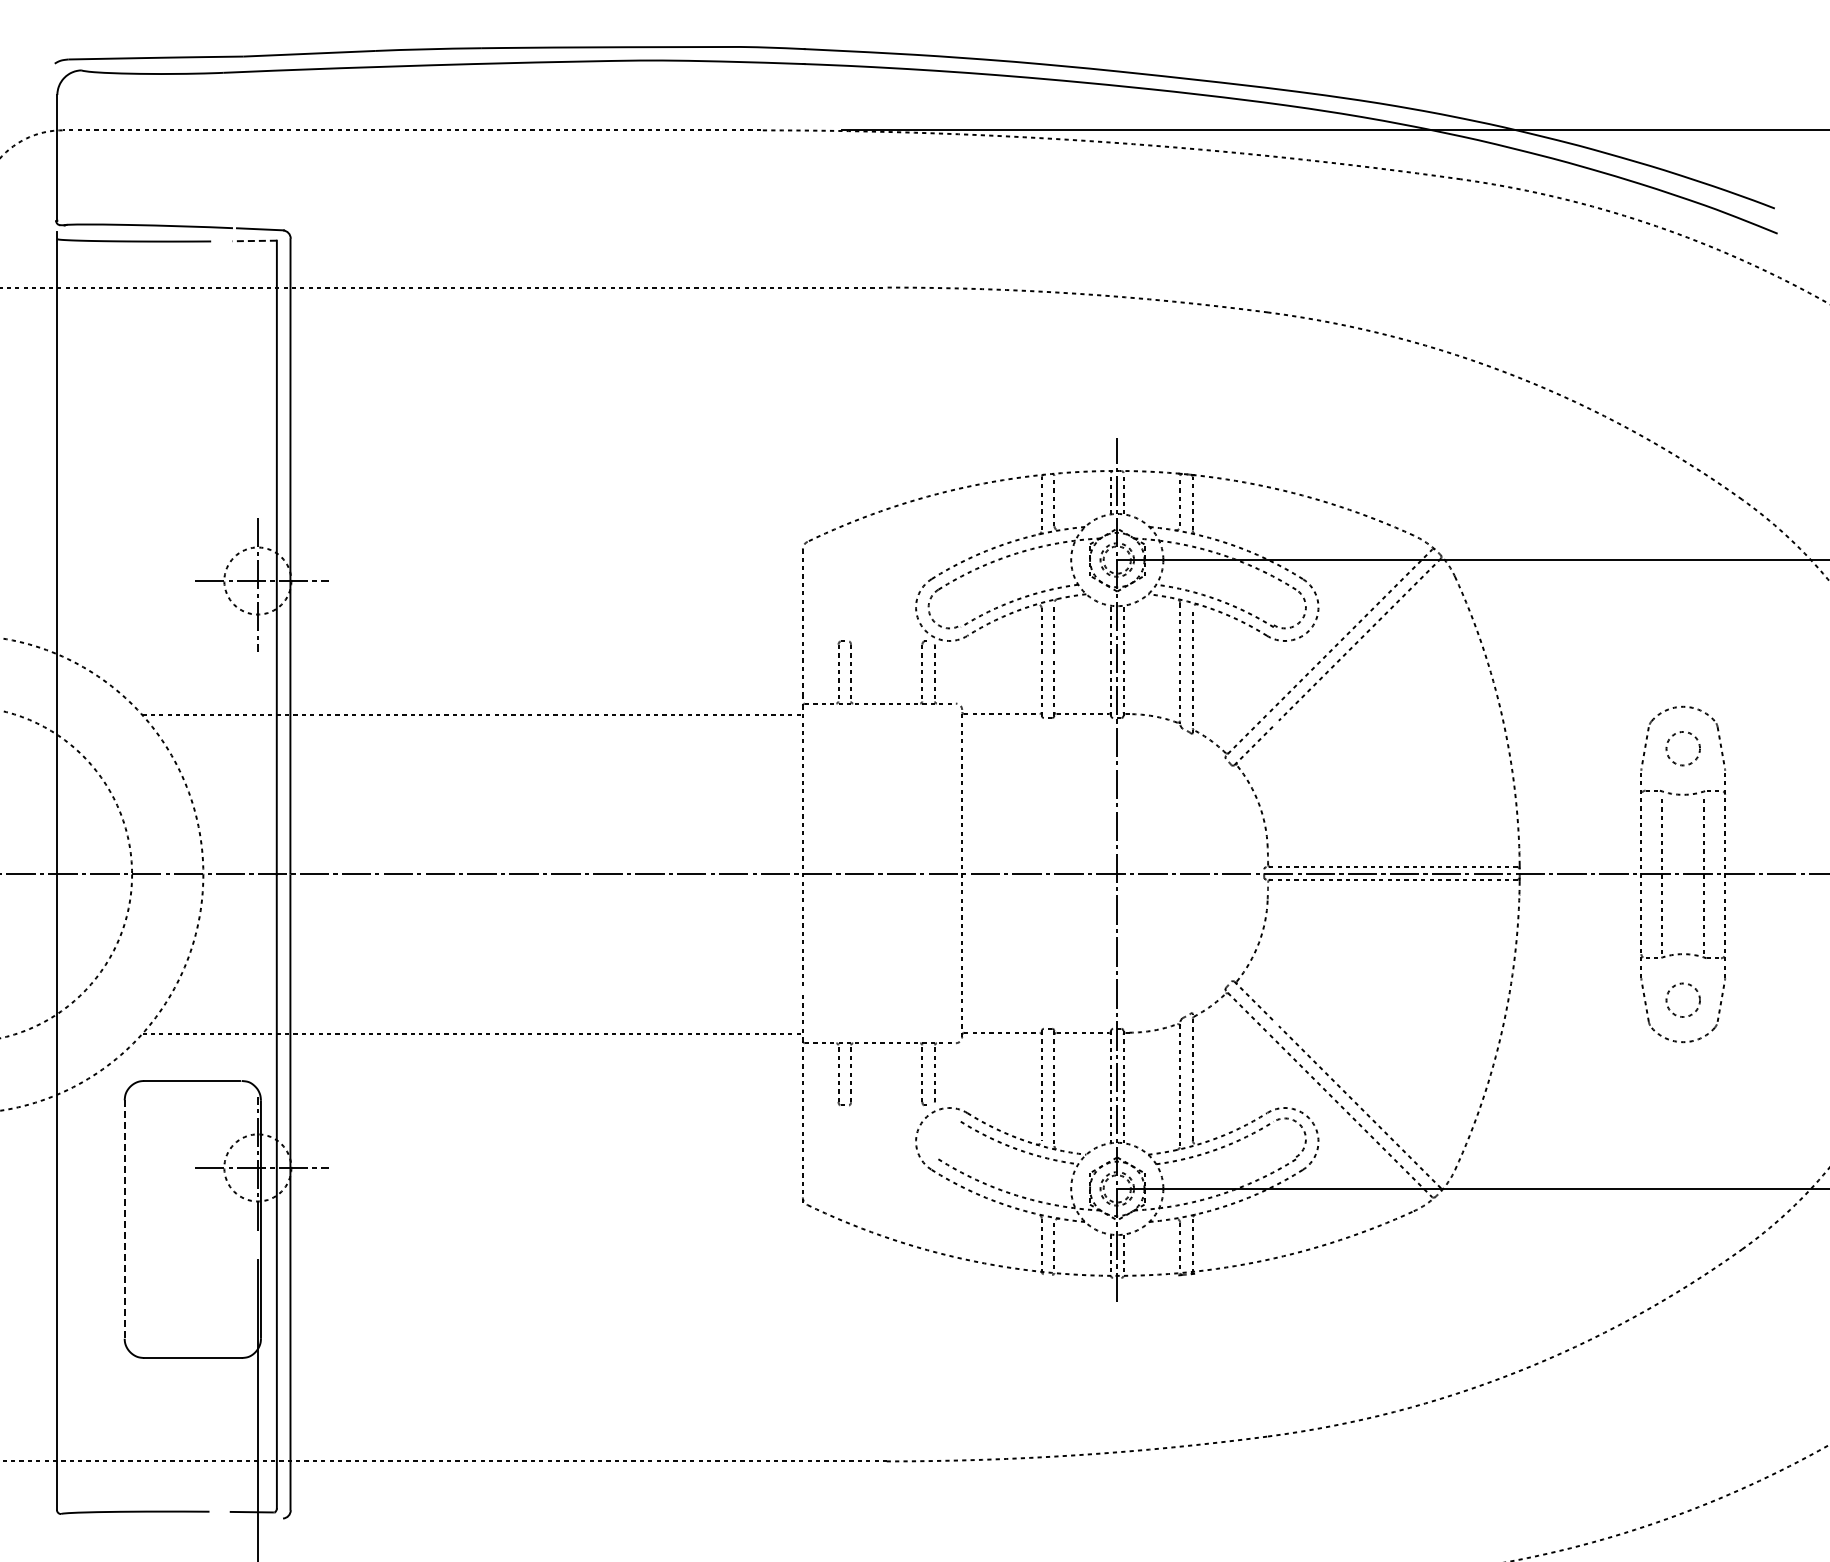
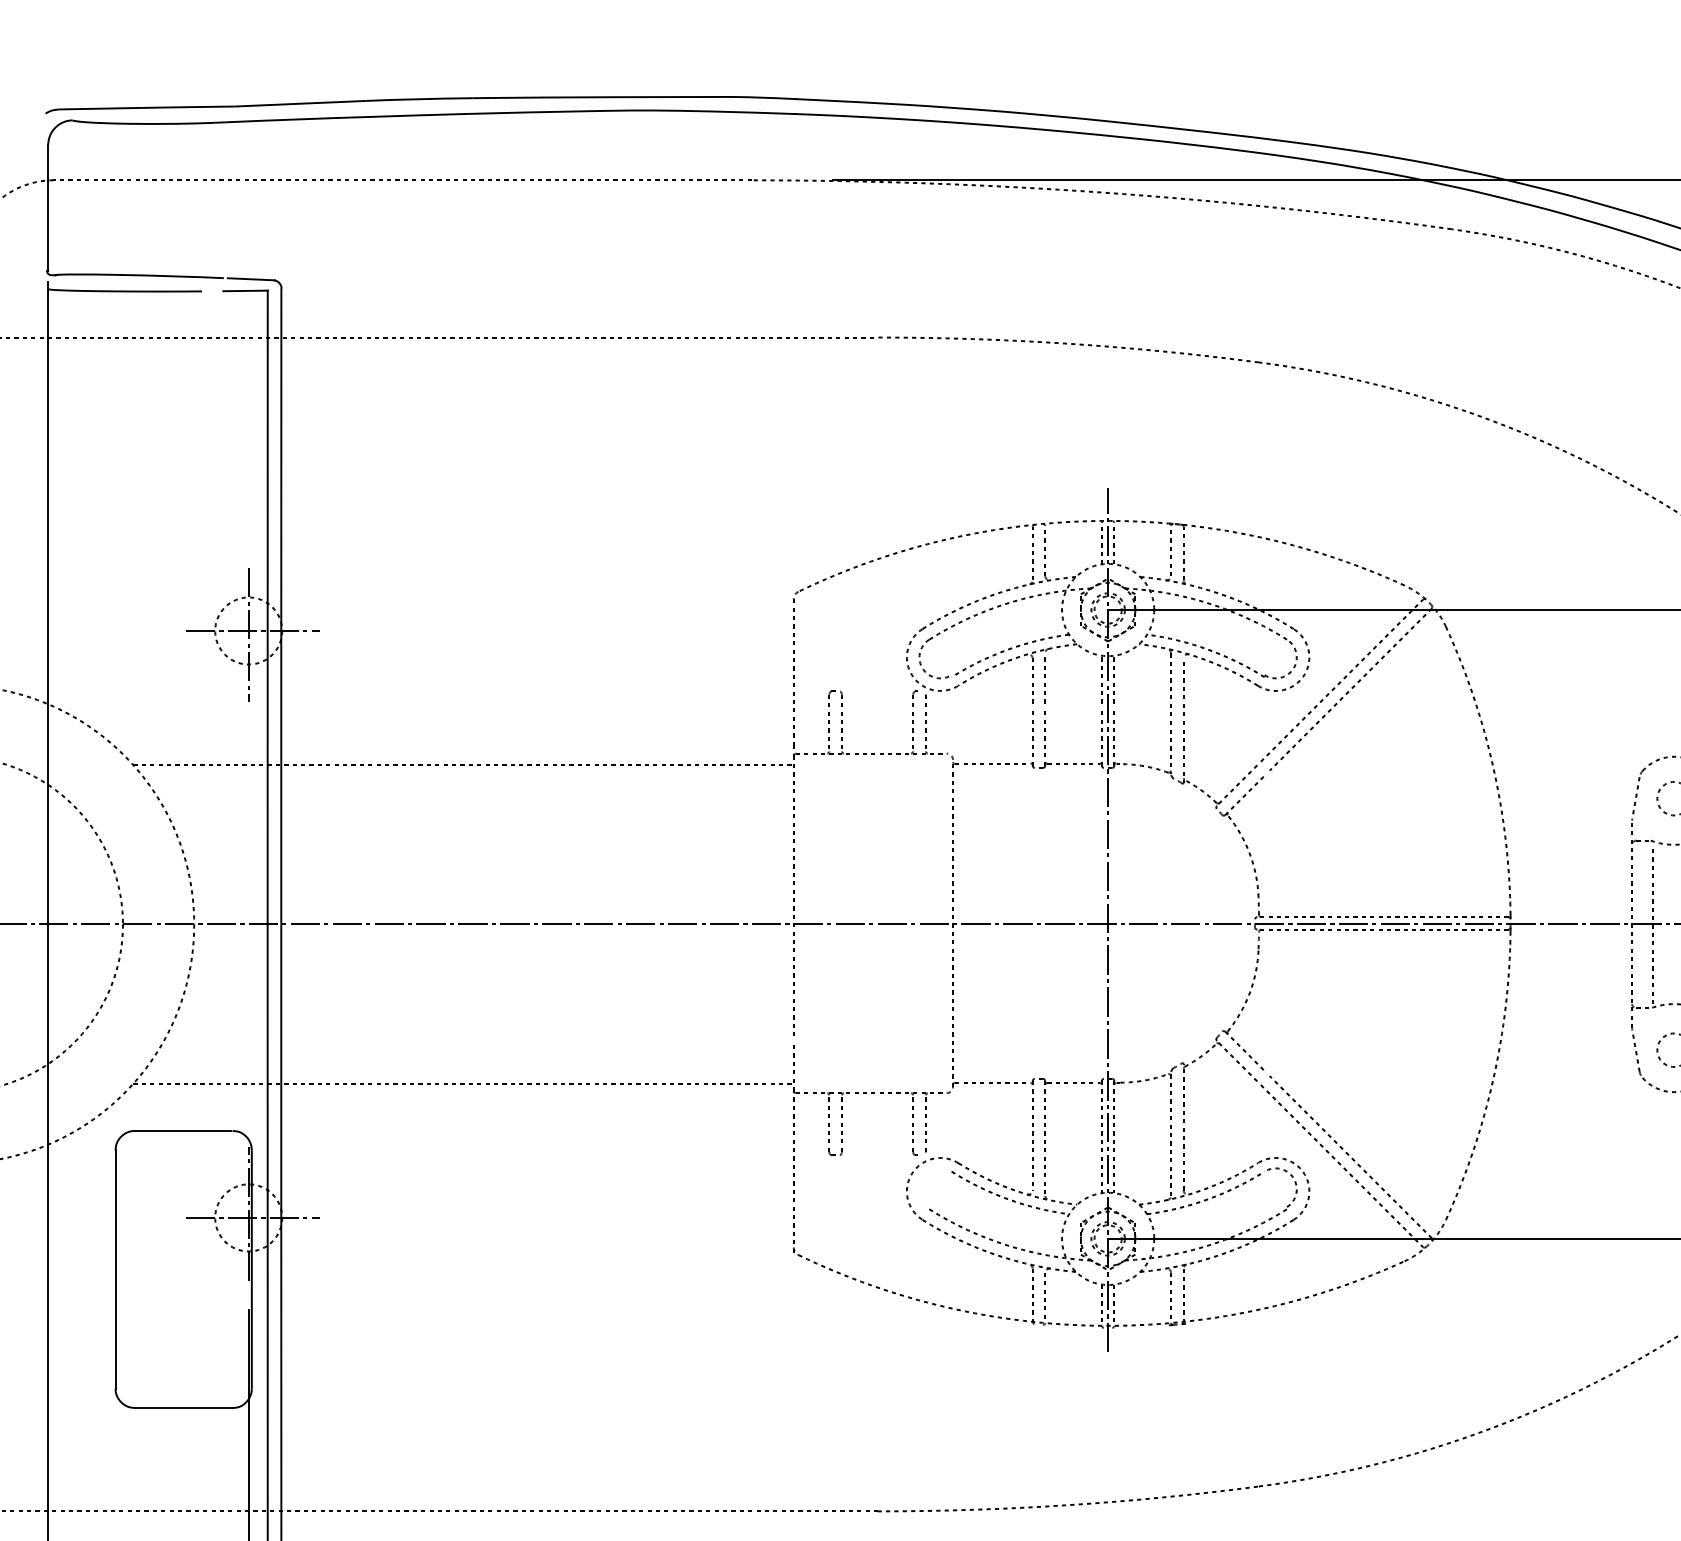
line: (254, 240) -> (245, 290), dashed -> solid
line: (124, 1220) -> (115, 1270), dashed -> solid

